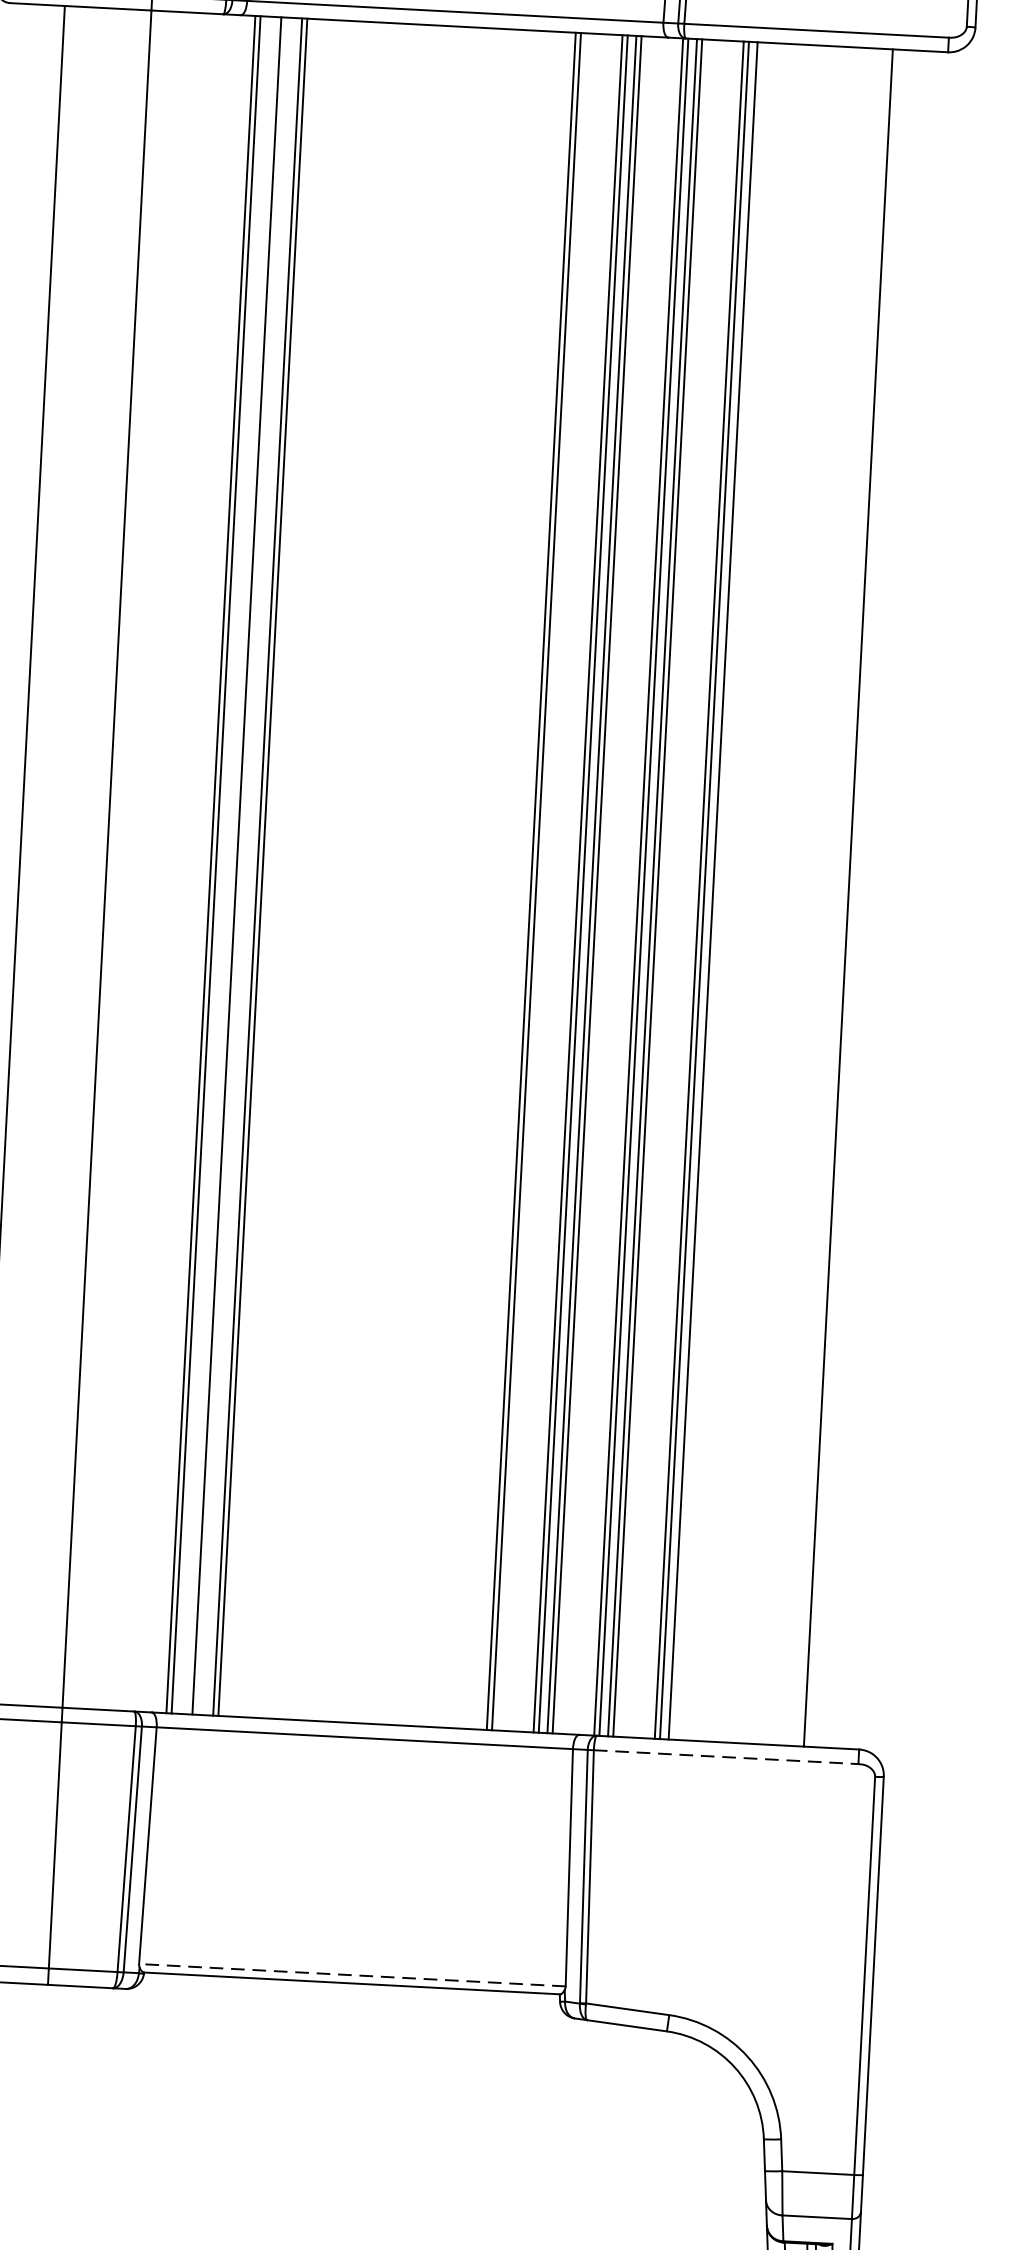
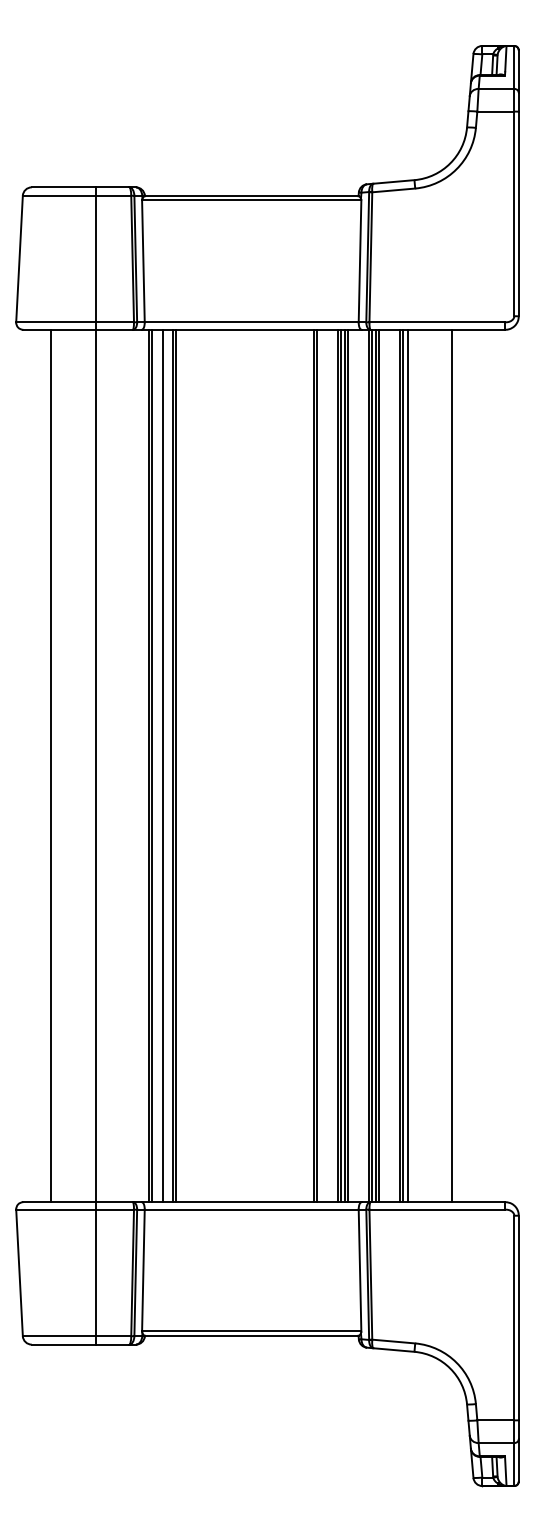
line: (849, 897) -> (452, 765), moved
line: (726, 1756) -> (437, 1209), dashed -> solid
line: (351, 1975) -> (251, 1331), dashed -> solid

